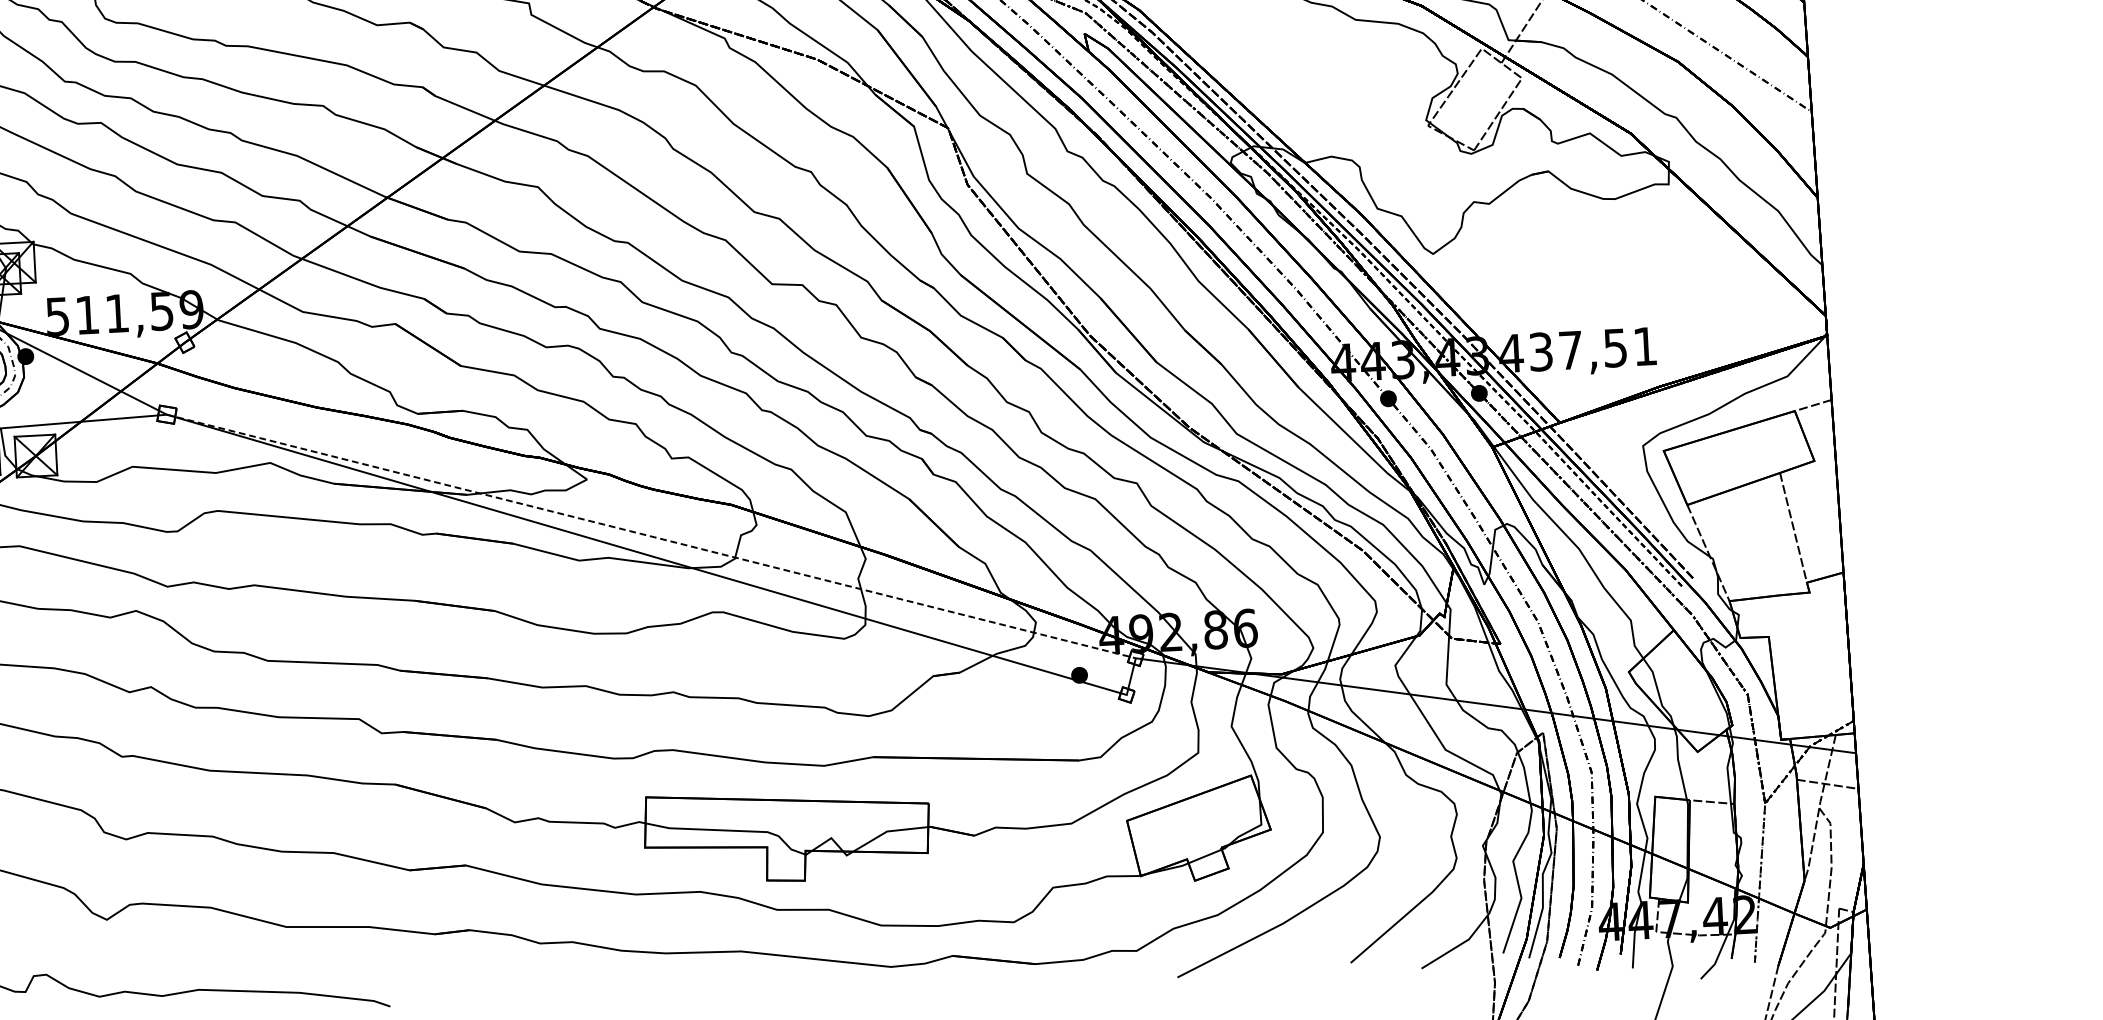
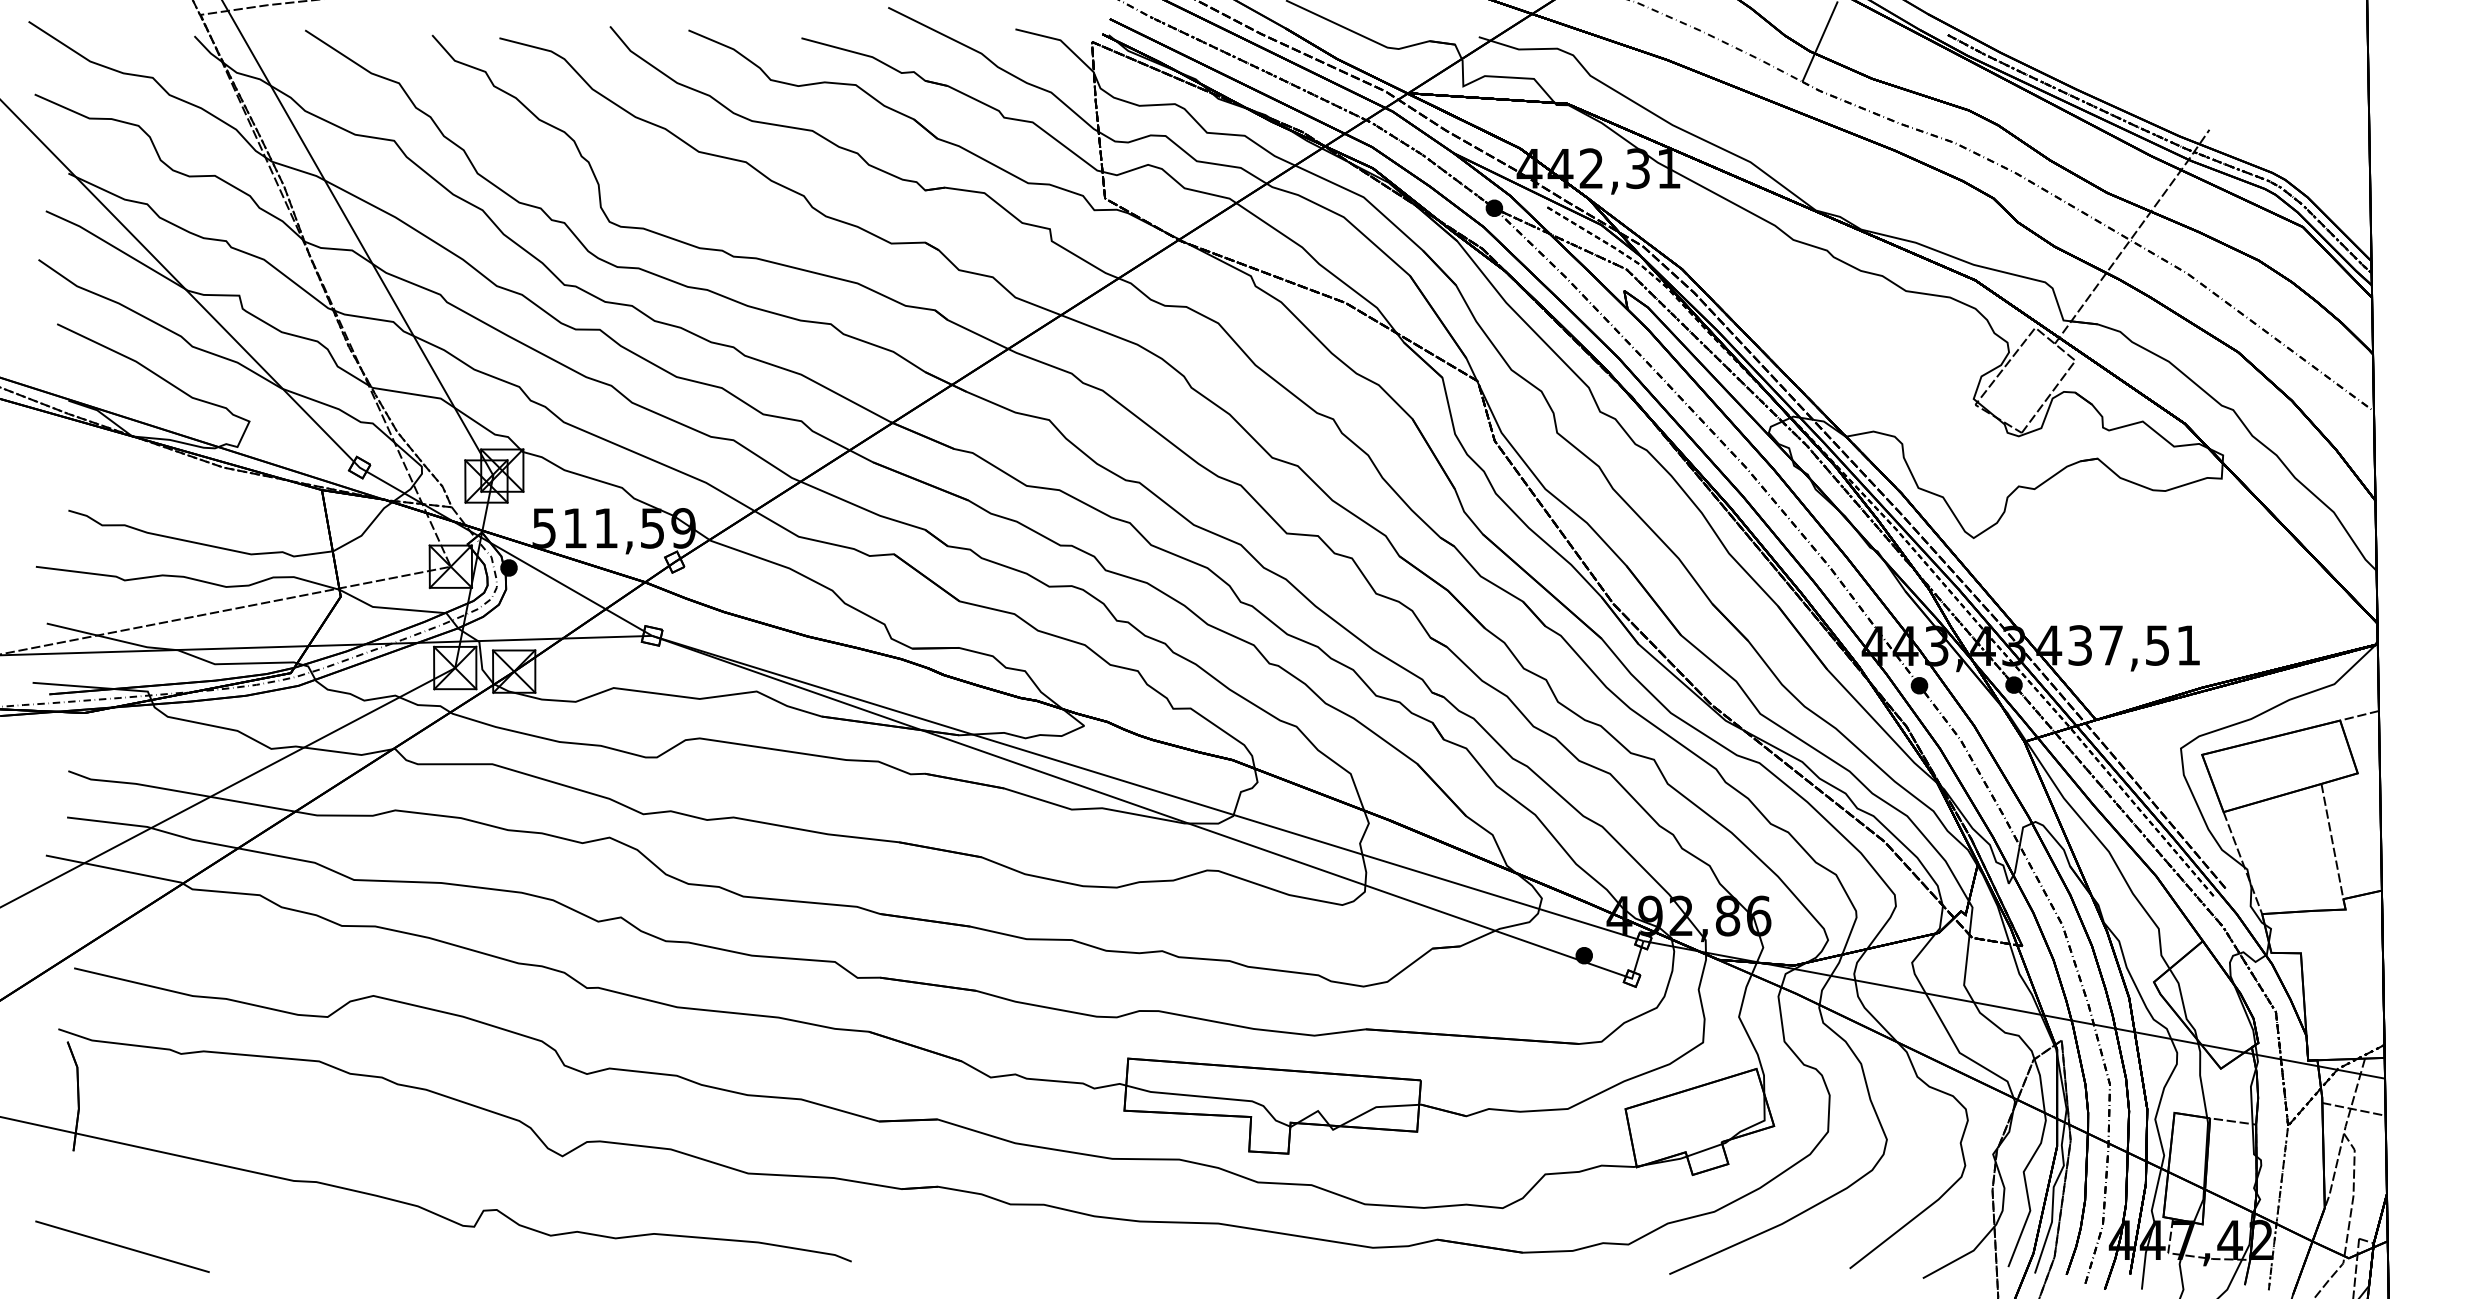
line: (651, 536) -> (1147, 788), dashed -> solid

